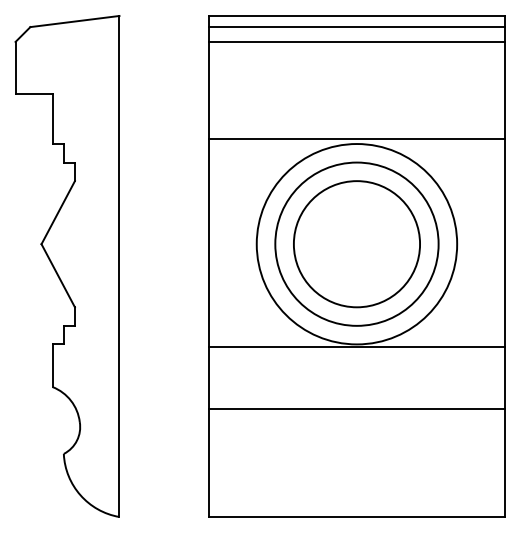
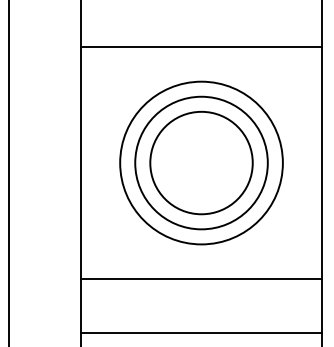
line: (356, 139) -> (201, 47), moved
line: (356, 347) -> (201, 279), moved
line: (356, 408) -> (201, 332), moved

